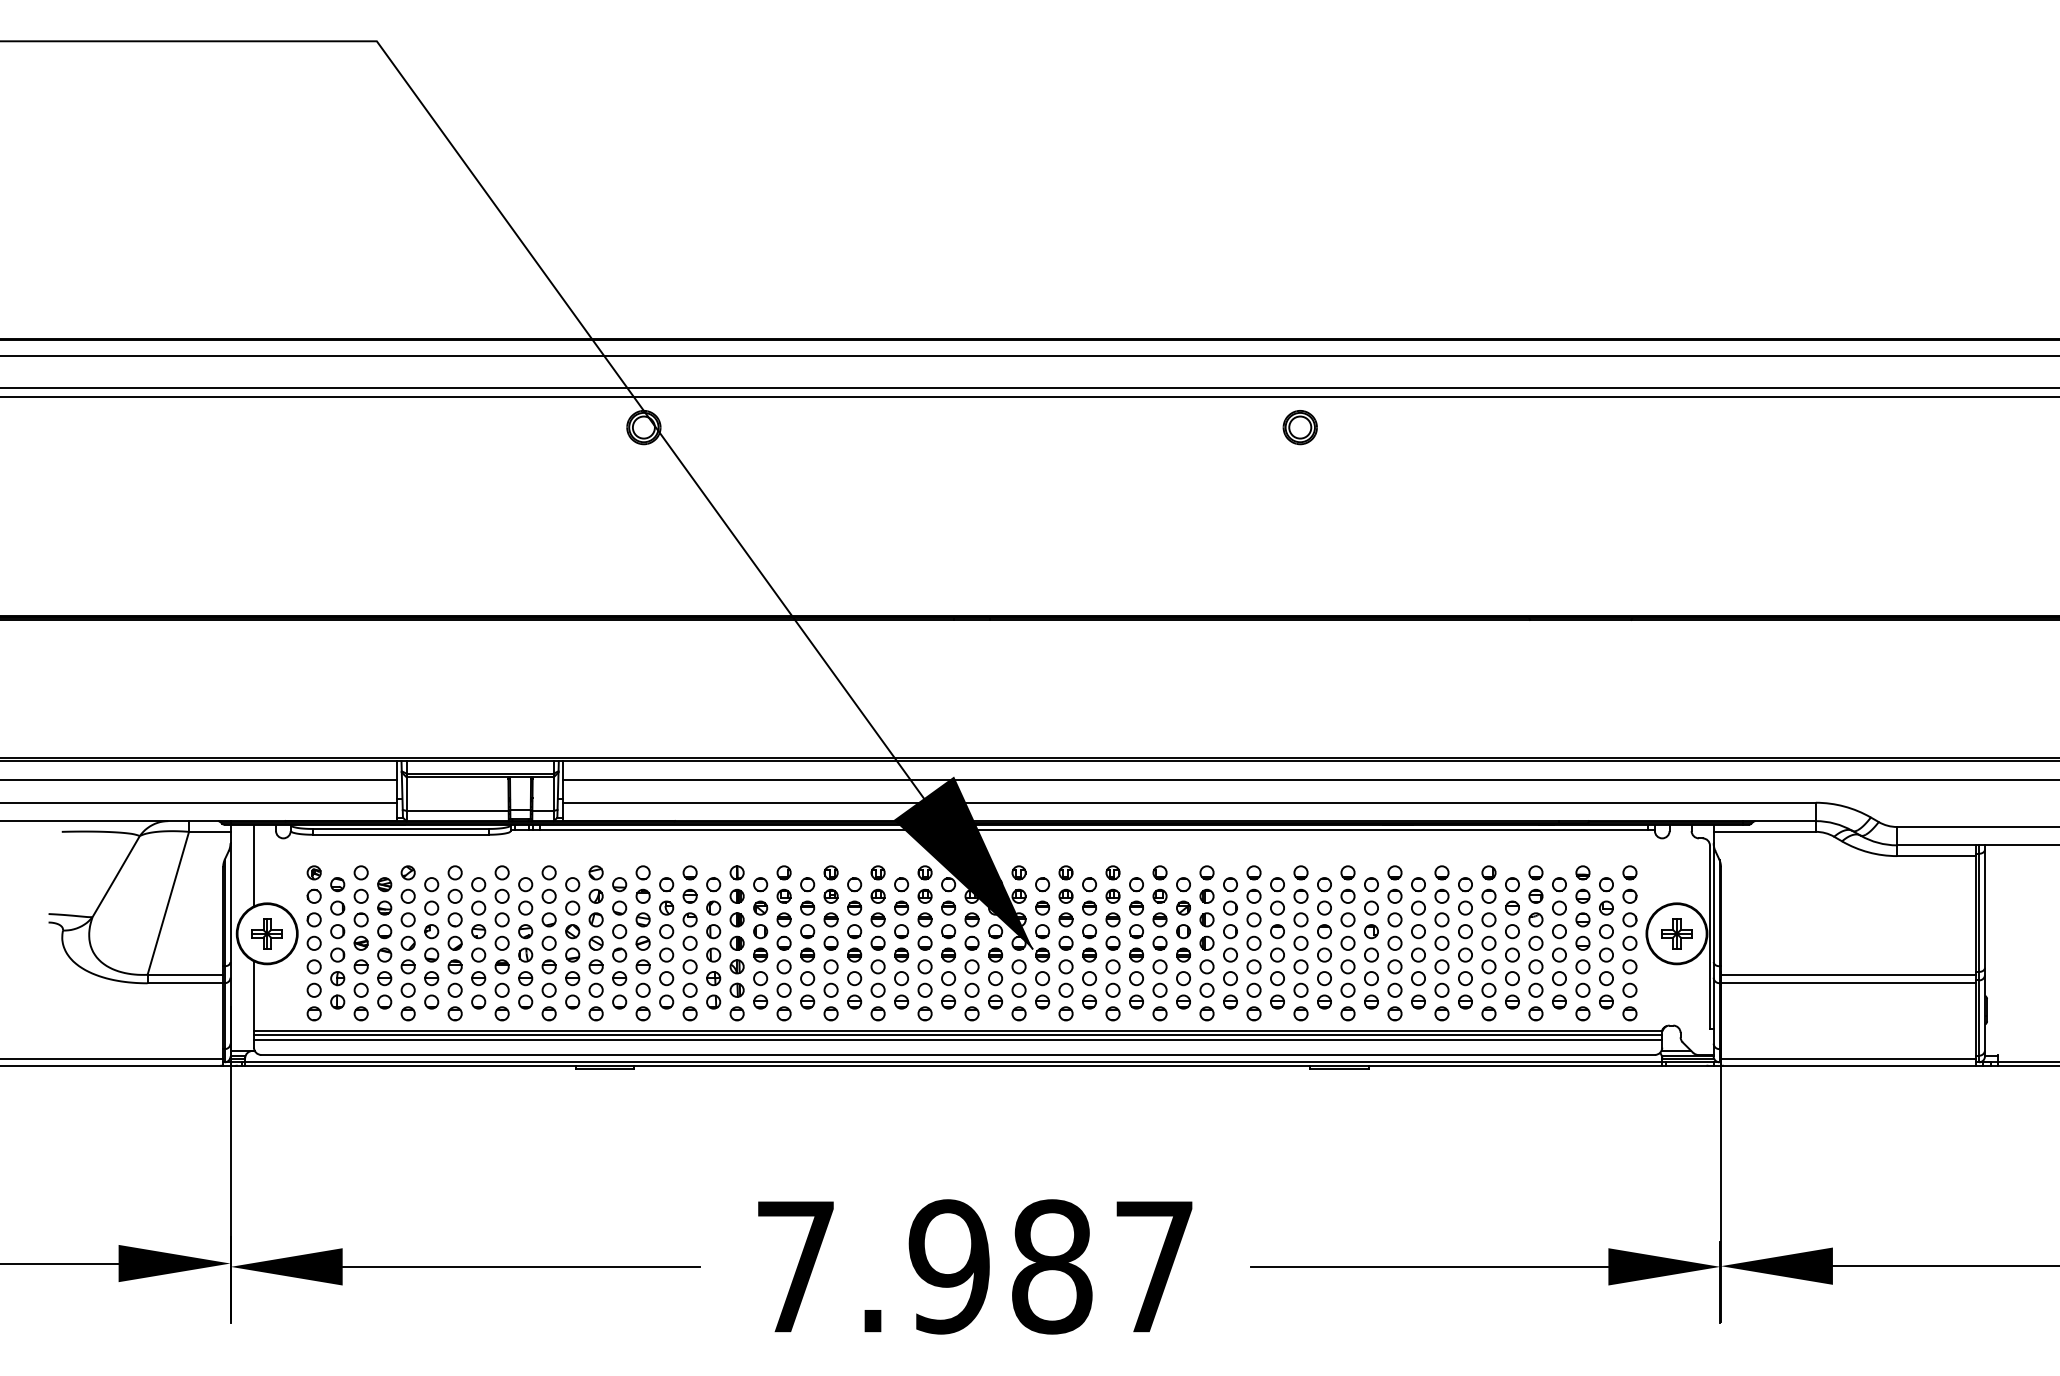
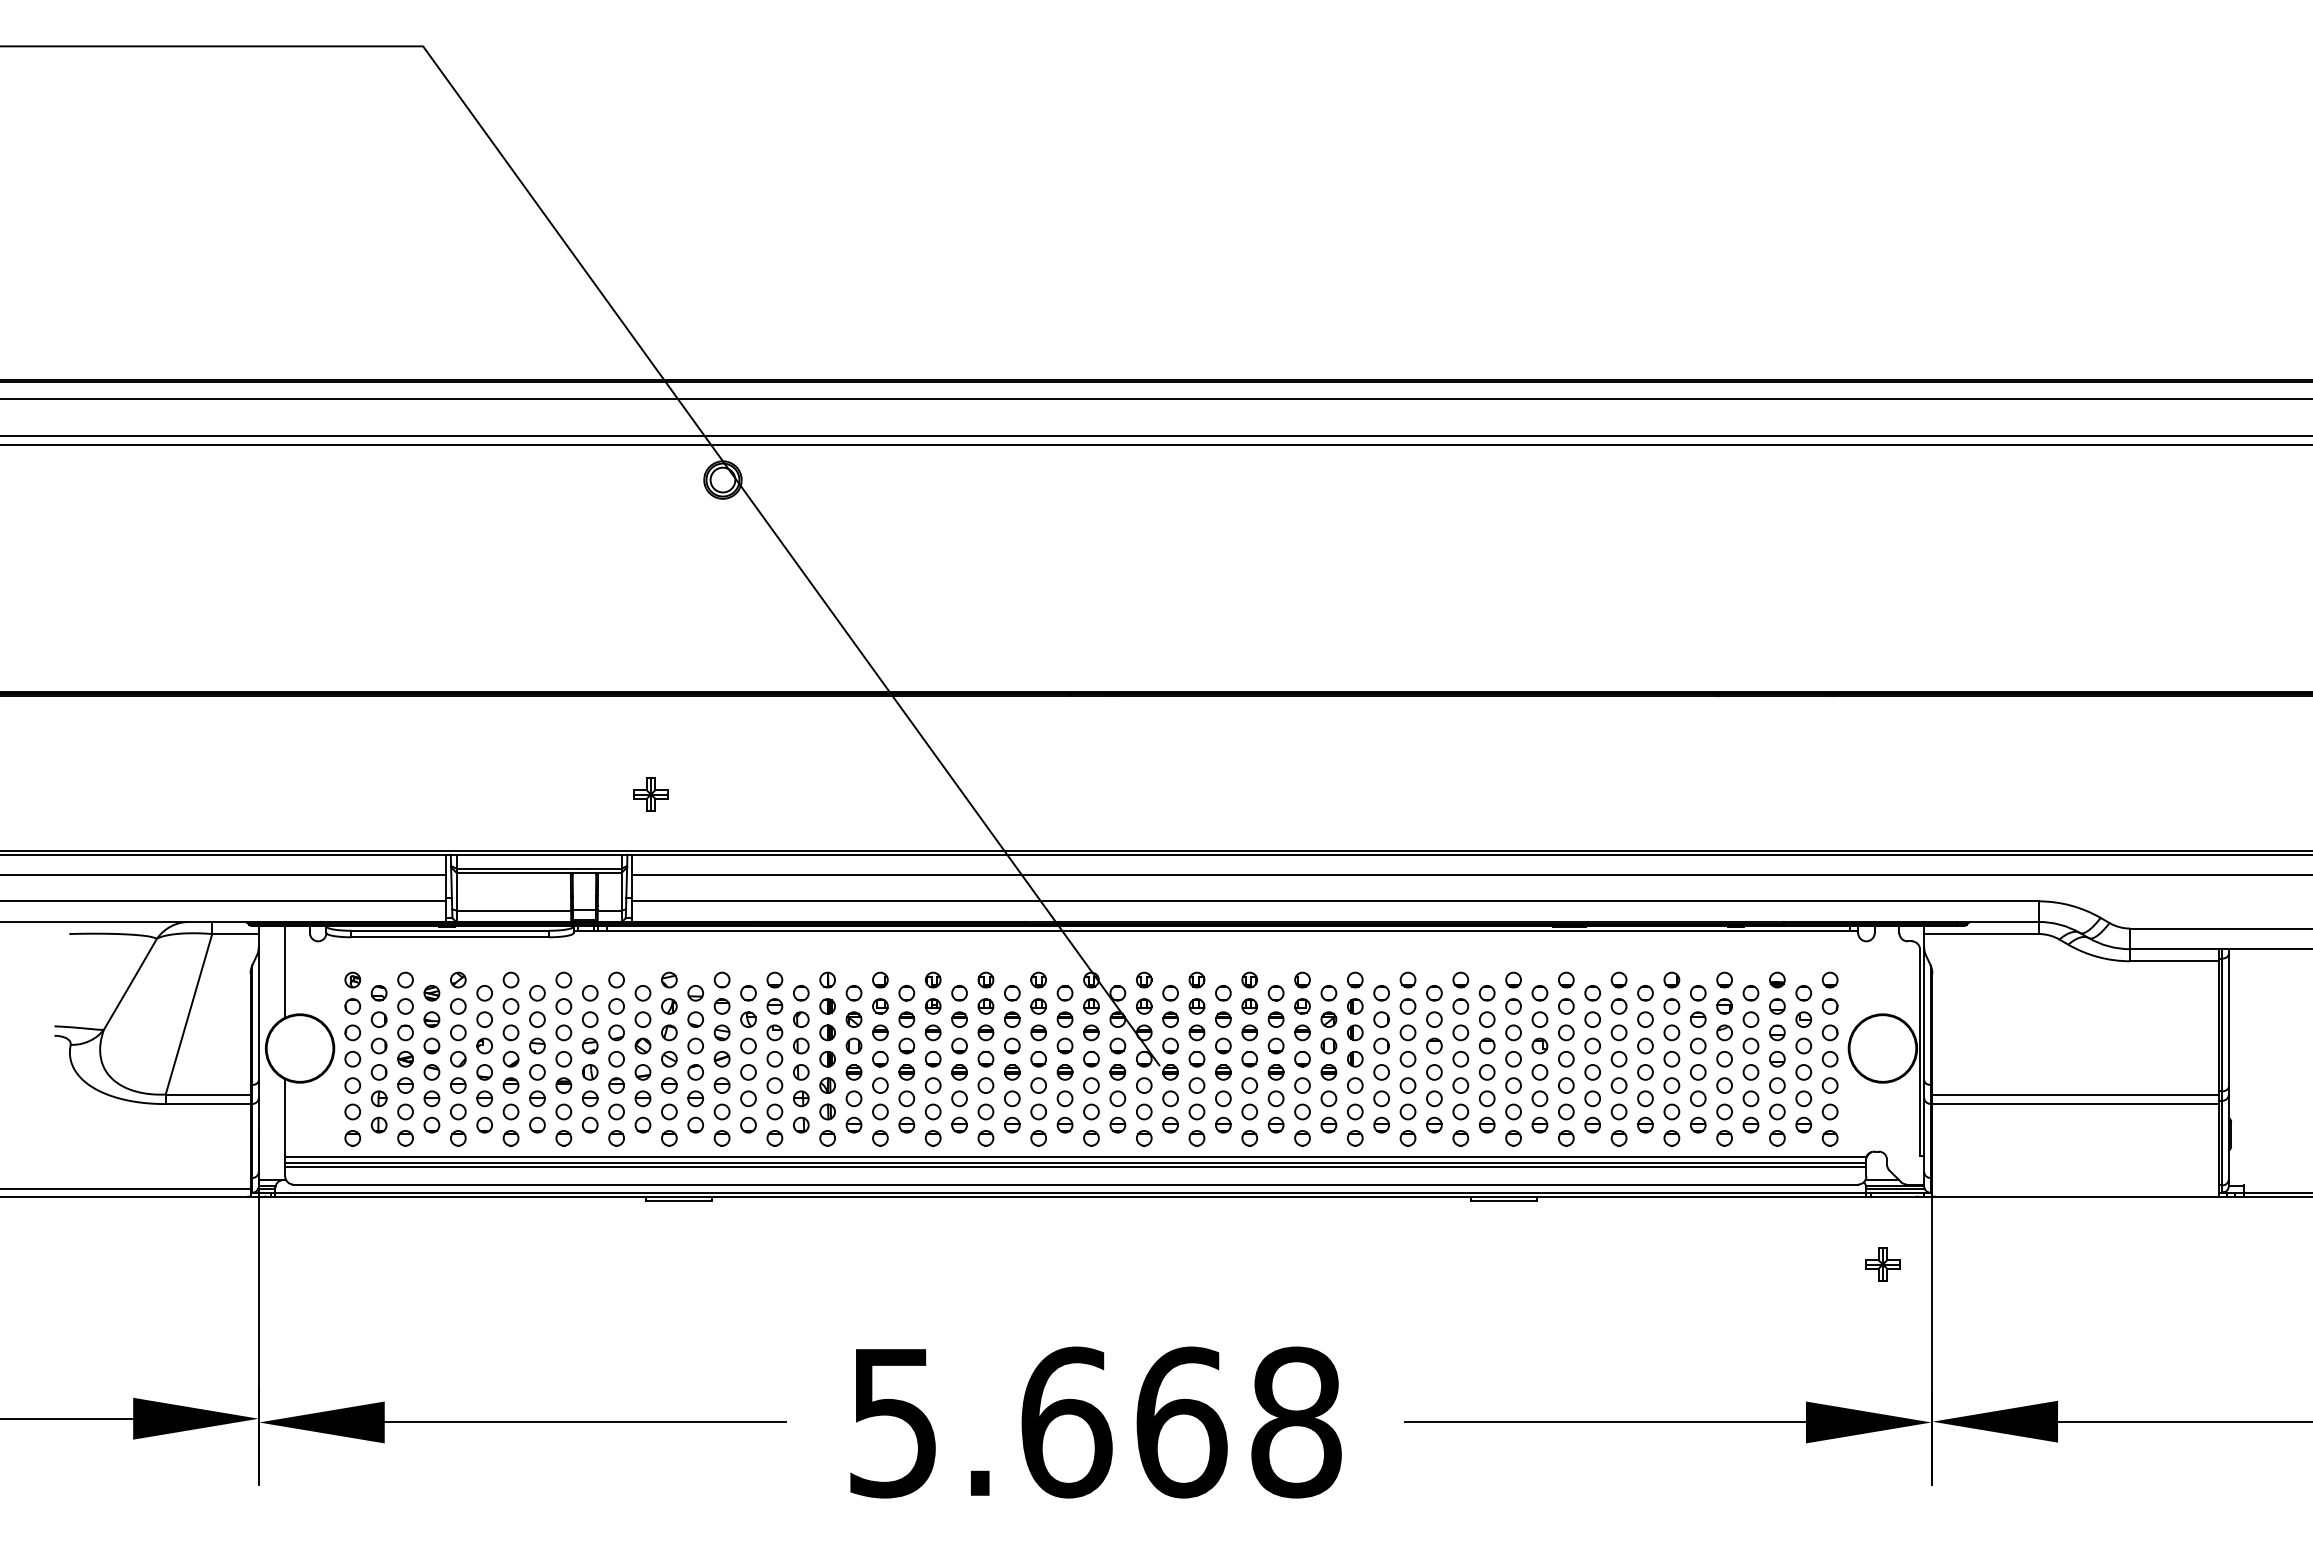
part: (1299, 427) -> (1459, 479), removed
fill: (963, 862) -> (1081, 968), removed
part: (266, 933) -> (650, 794), moved
part: (1676, 933) -> (1882, 1264), moved
line: (1848, 1058) -> (2075, 1188), removed
text: (975, 1266) -> (1095, 1422), 7.987 -> 5.668

